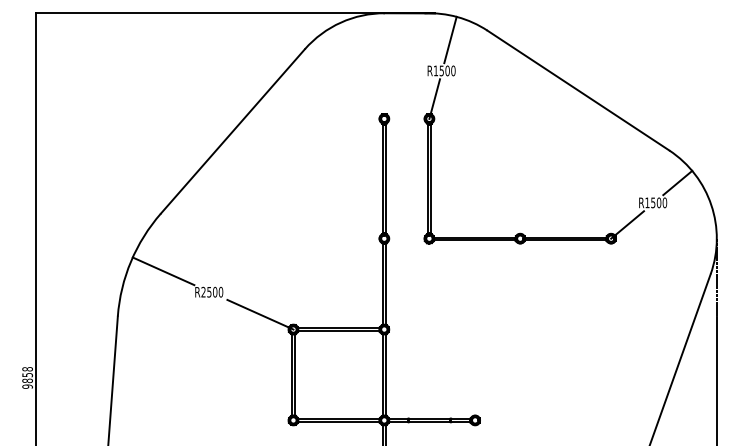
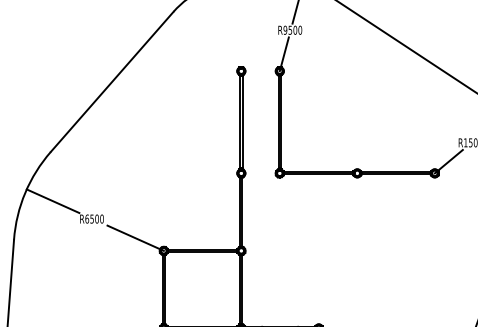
text: (435, 70) -> (285, 29), R1500 -> R9500
text: (203, 291) -> (87, 218), R2500 -> R6500

